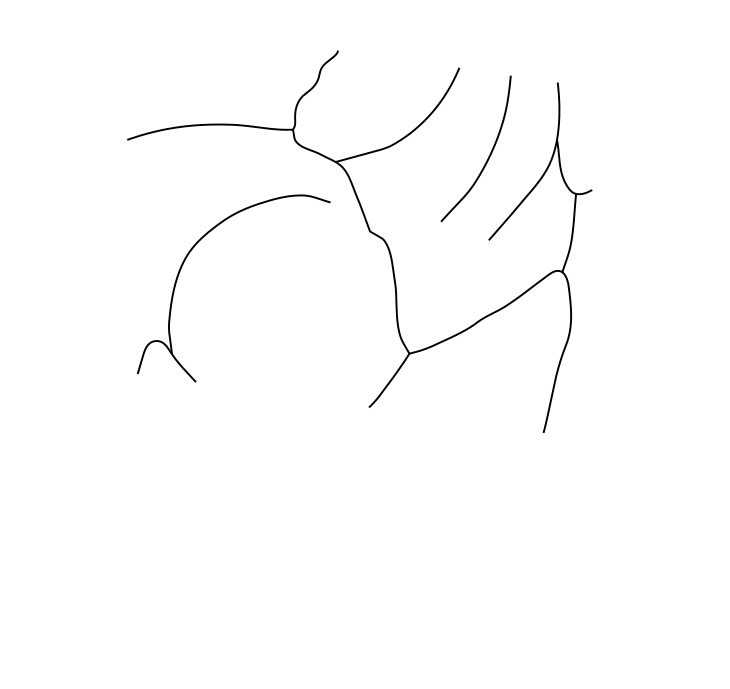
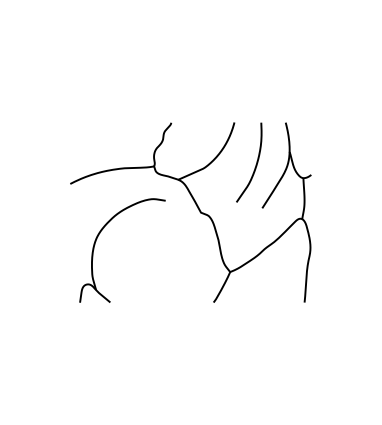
part: (188, 257) -> (97, 239), moved

